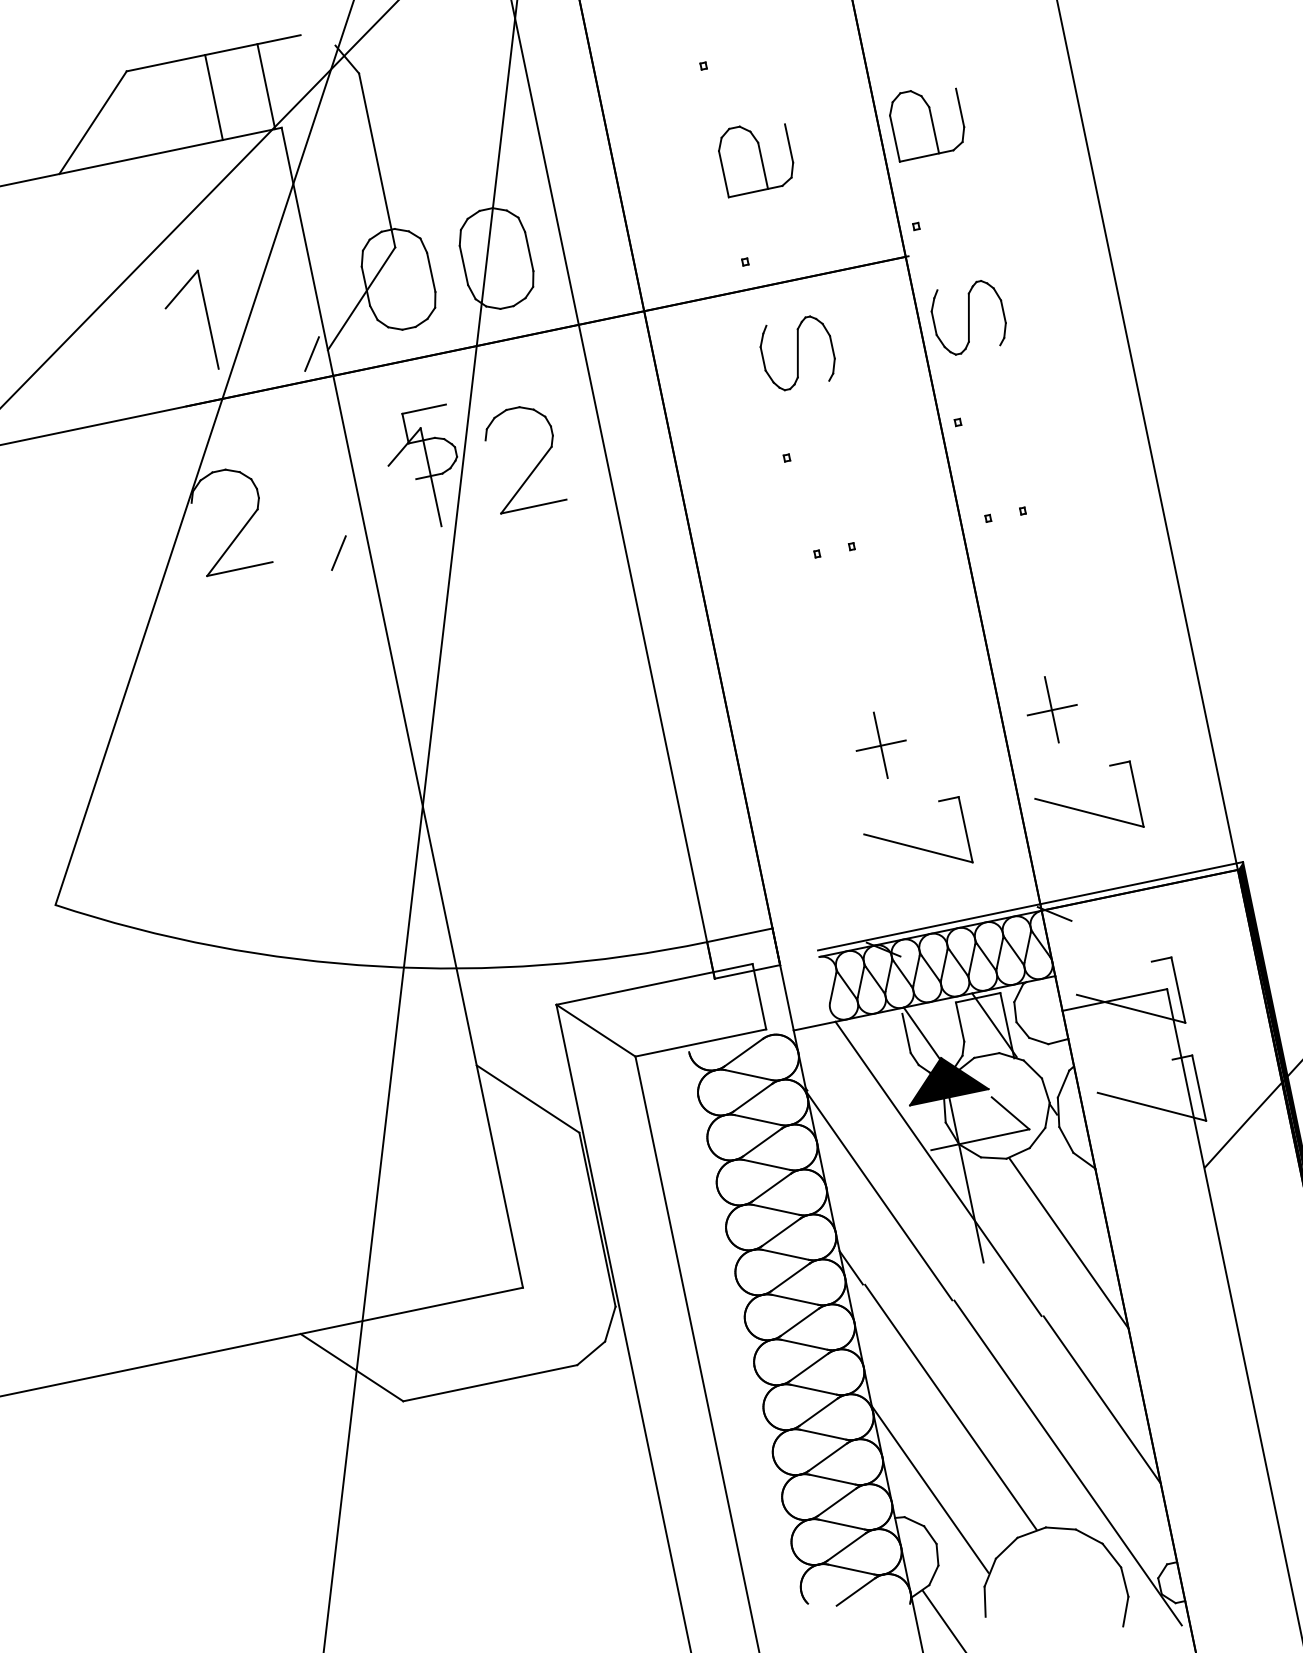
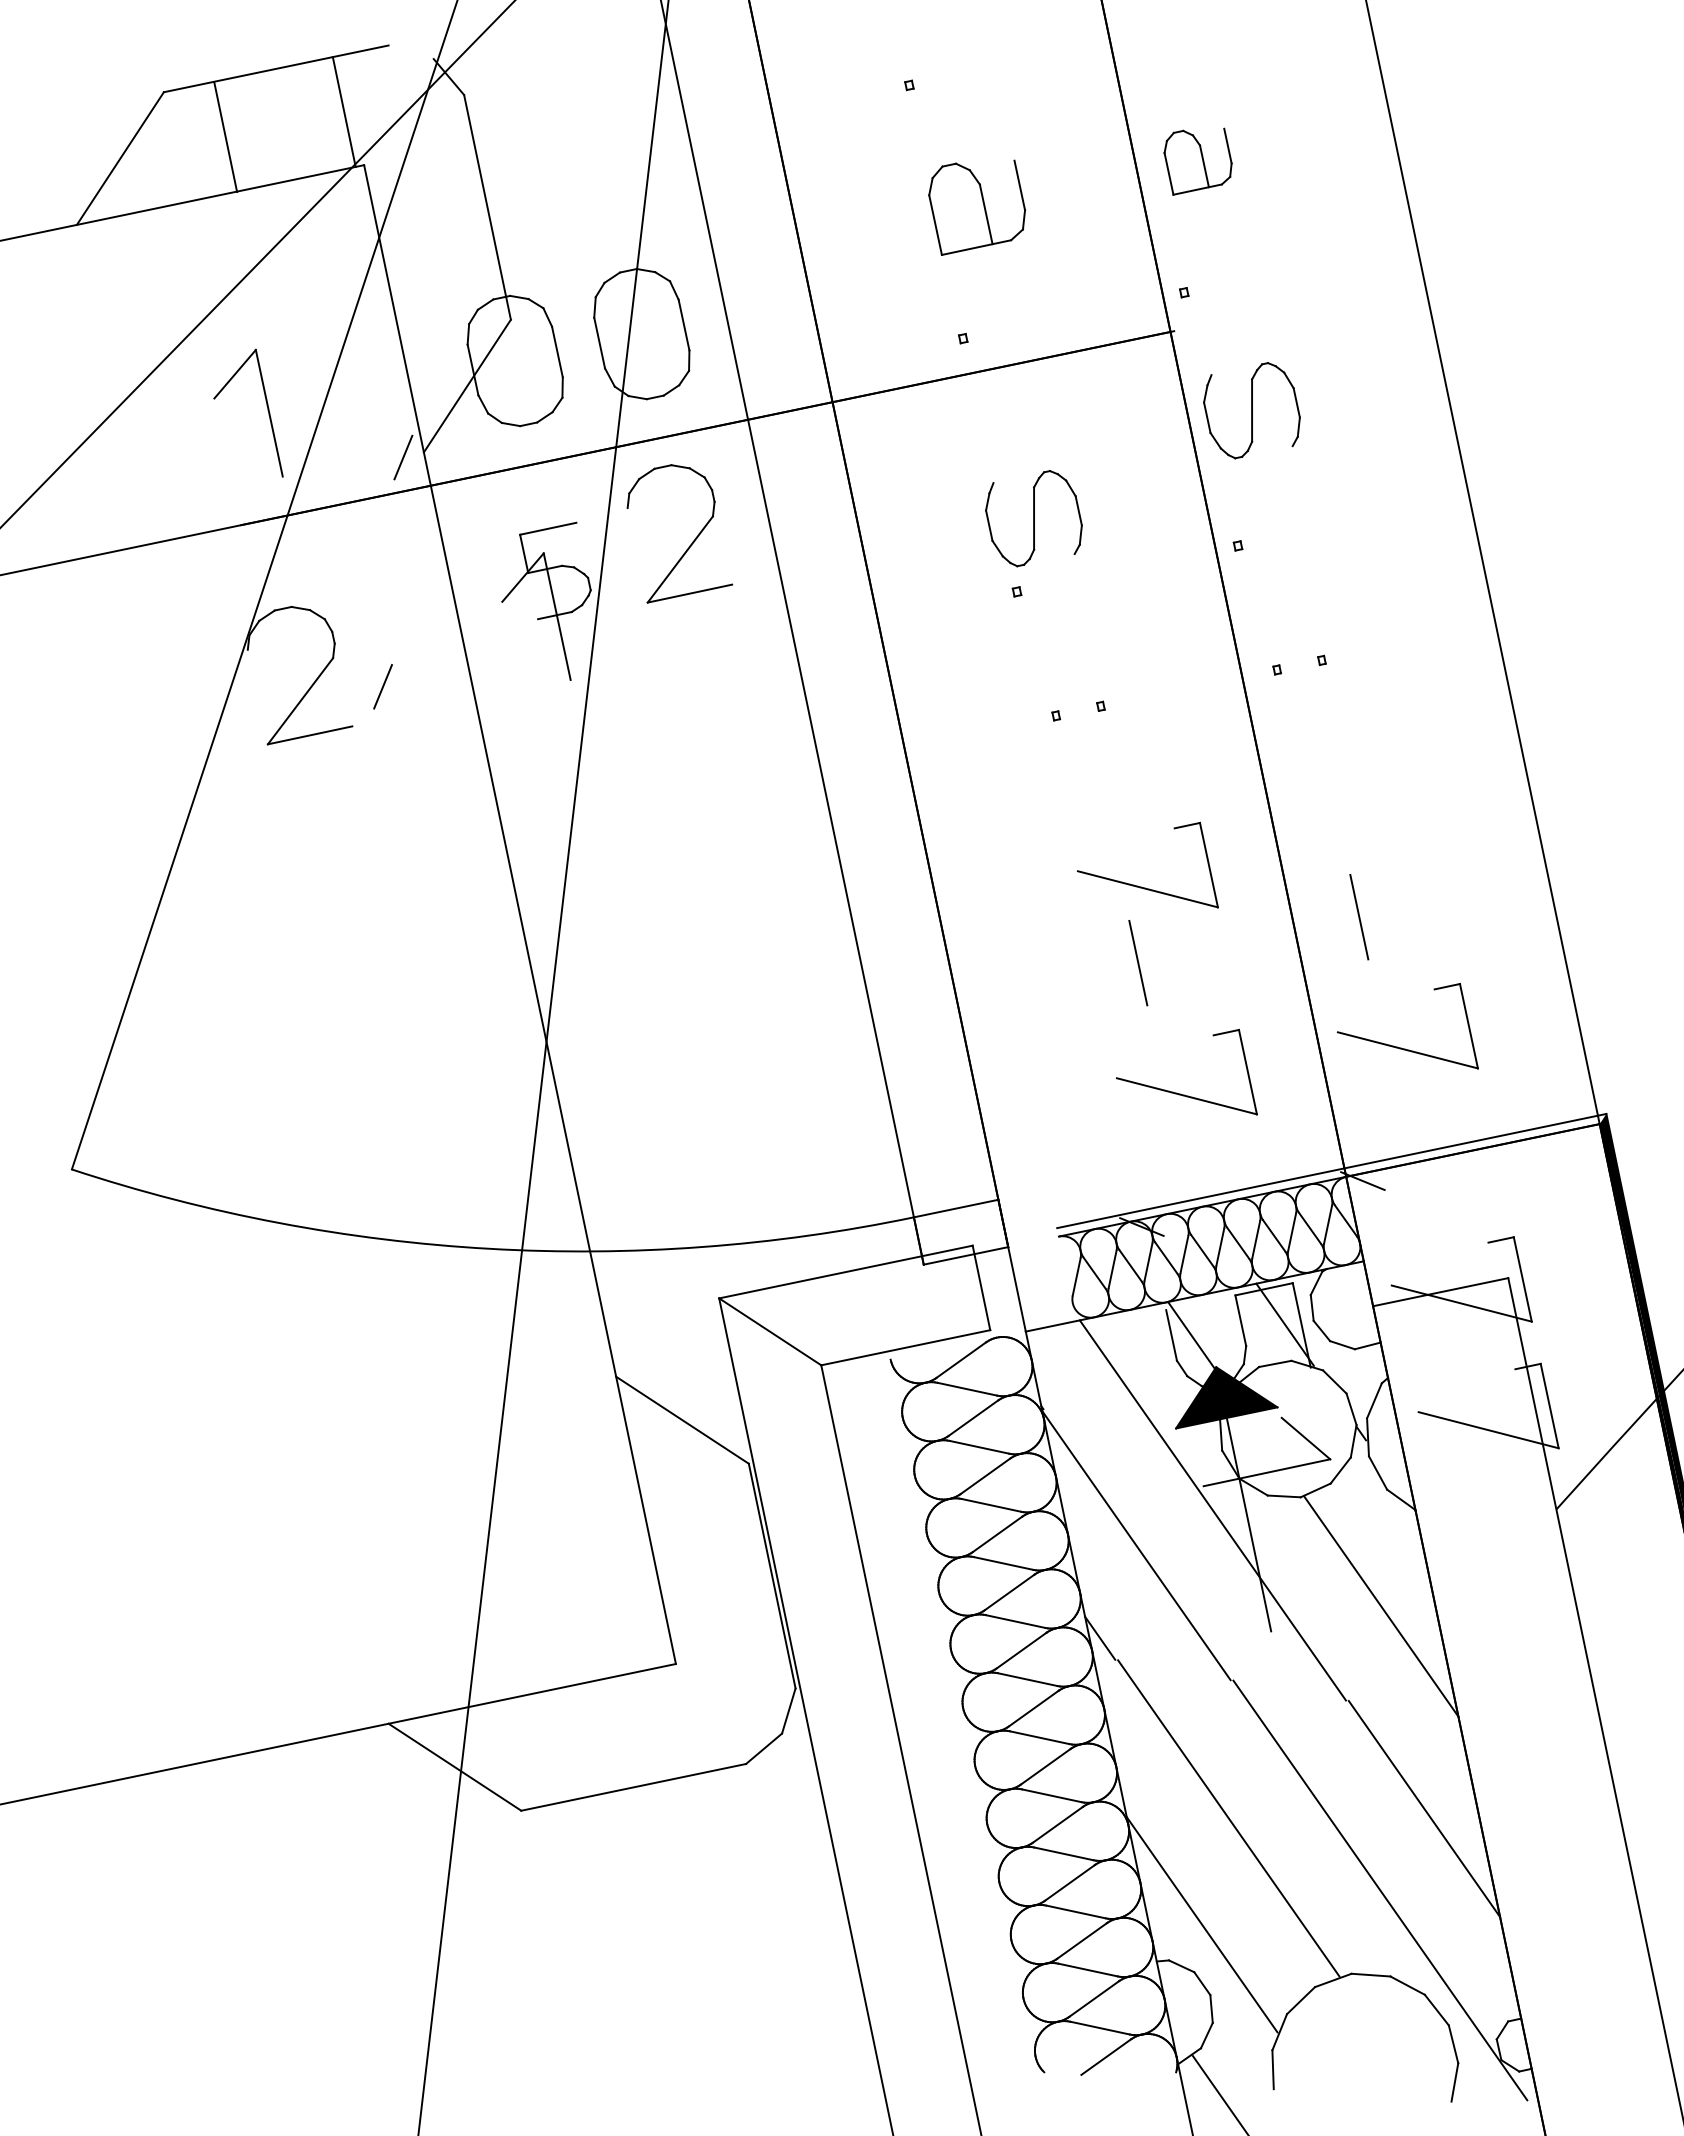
line: (213, 97) -> (225, 136), moved
part: (926, 124) -> (1197, 161), size x0.7
part: (797, 353) -> (1033, 518), moved
part: (535, 466) -> (692, 541), moved
line: (338, 552) -> (382, 686), moved
part: (883, 686) -> (1141, 886), added
line: (1051, 710) -> (1359, 917), removed
line: (880, 745) -> (1138, 963), removed

